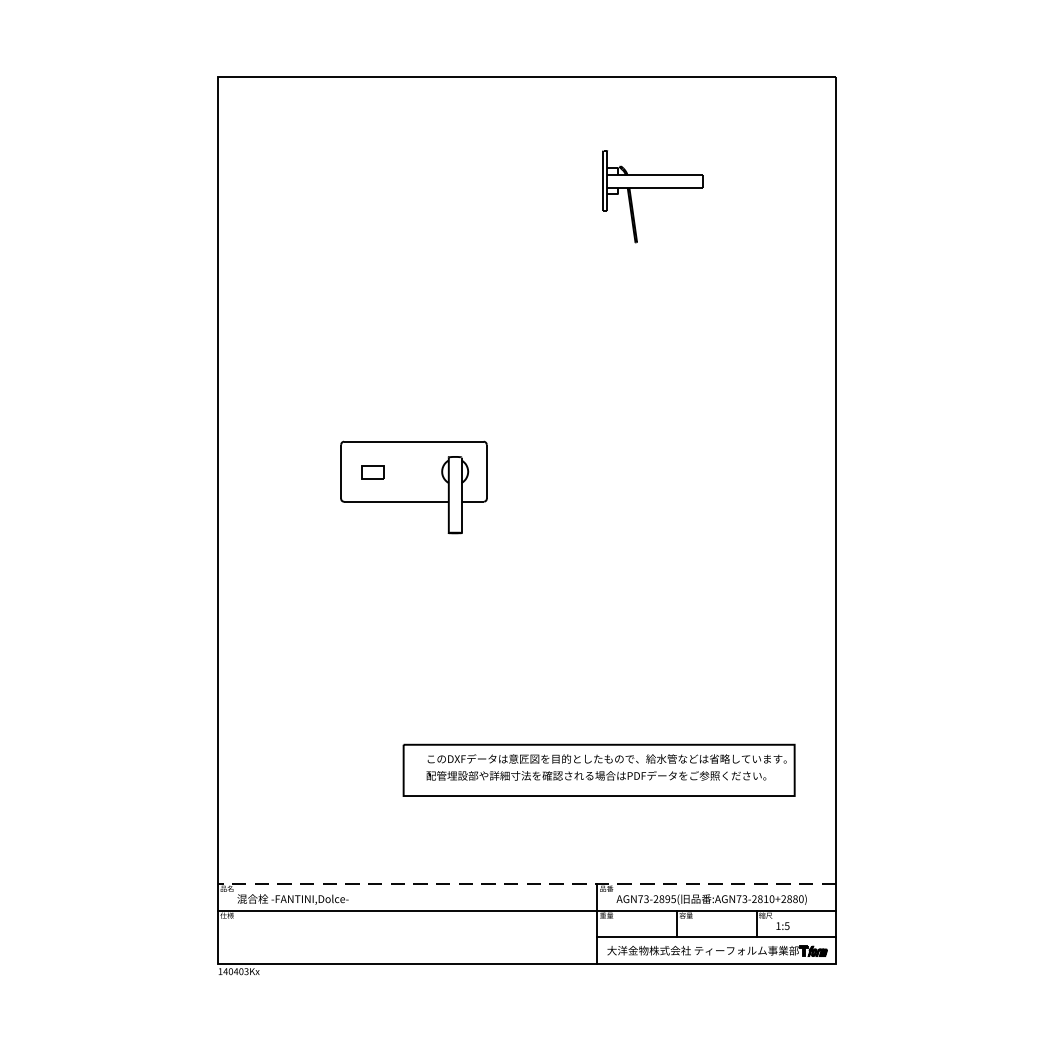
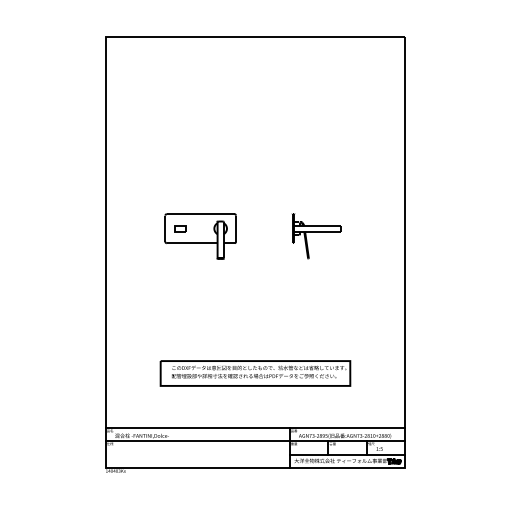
part: (652, 197) -> (316, 236), moved
part: (599, 770) -> (255, 373), moved
line: (527, 883) -> (255, 428), dashed -> solid

